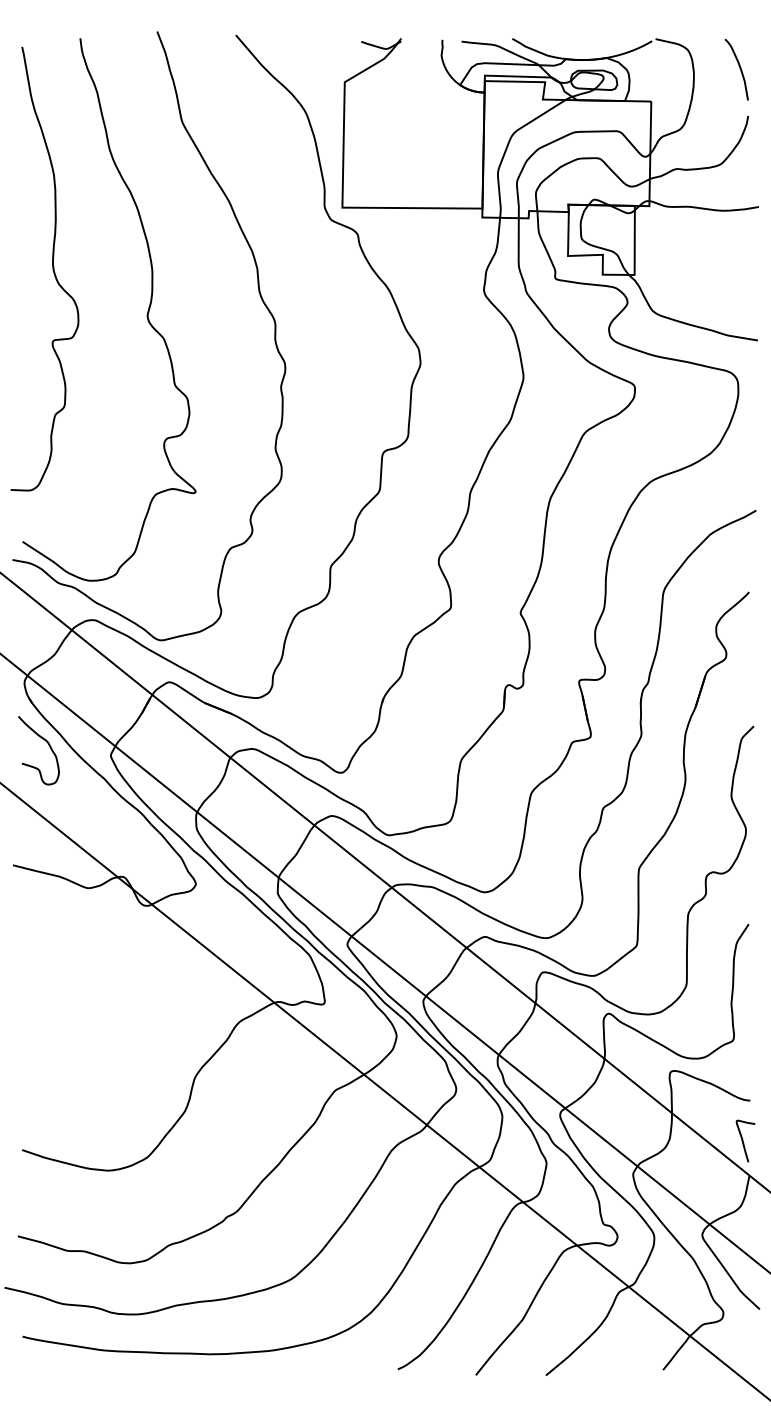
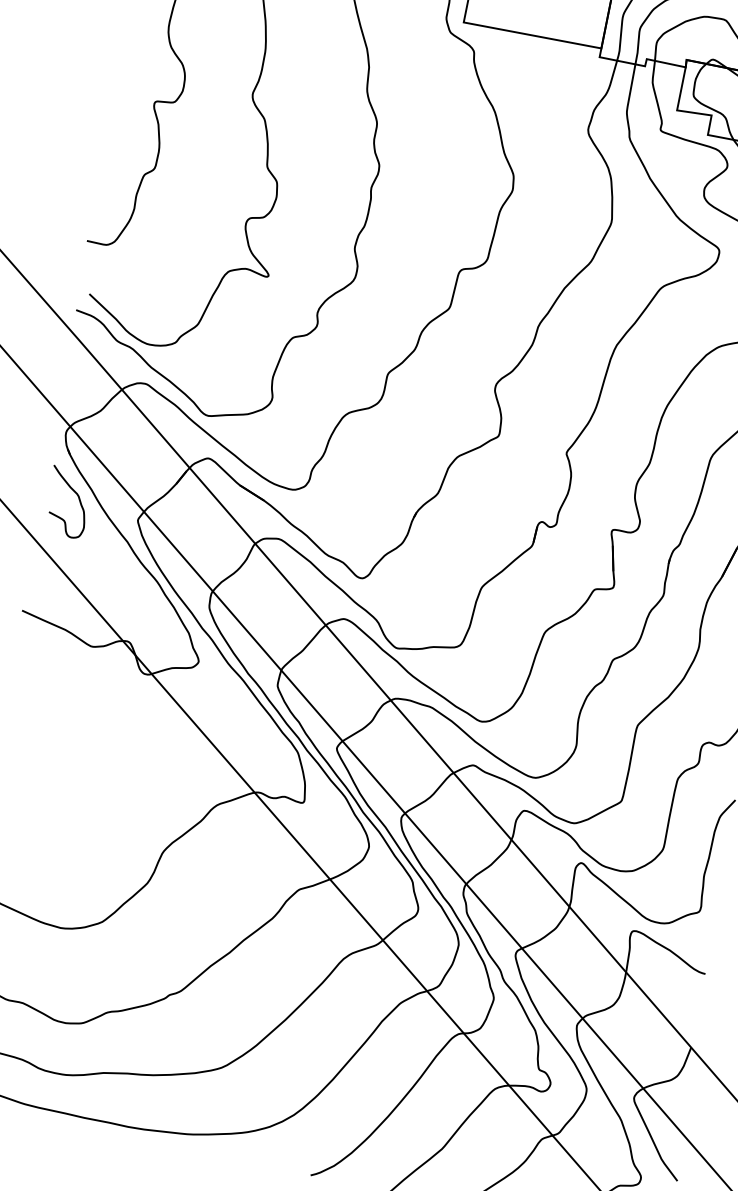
curve: (743, 1140) -> (691, 1011), removed

